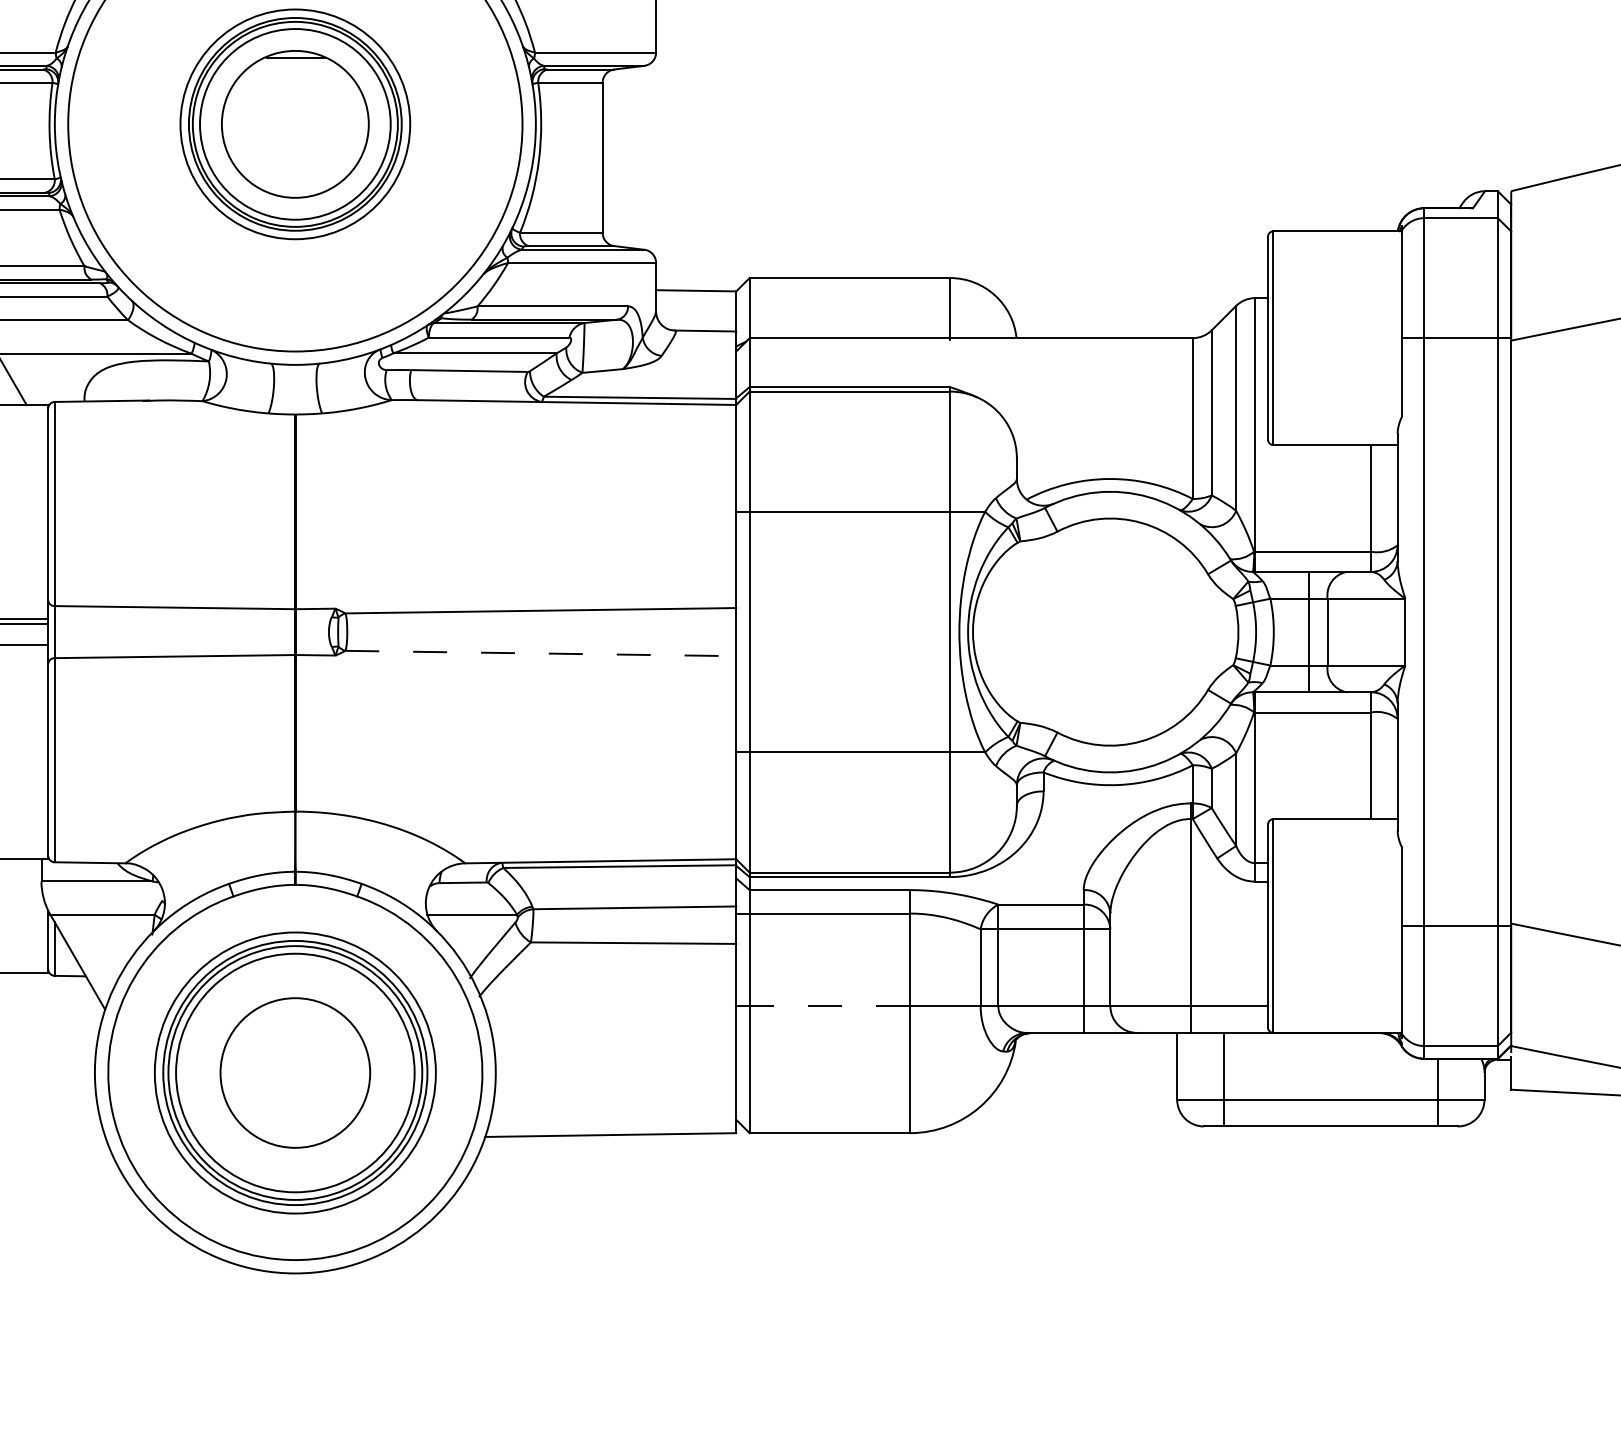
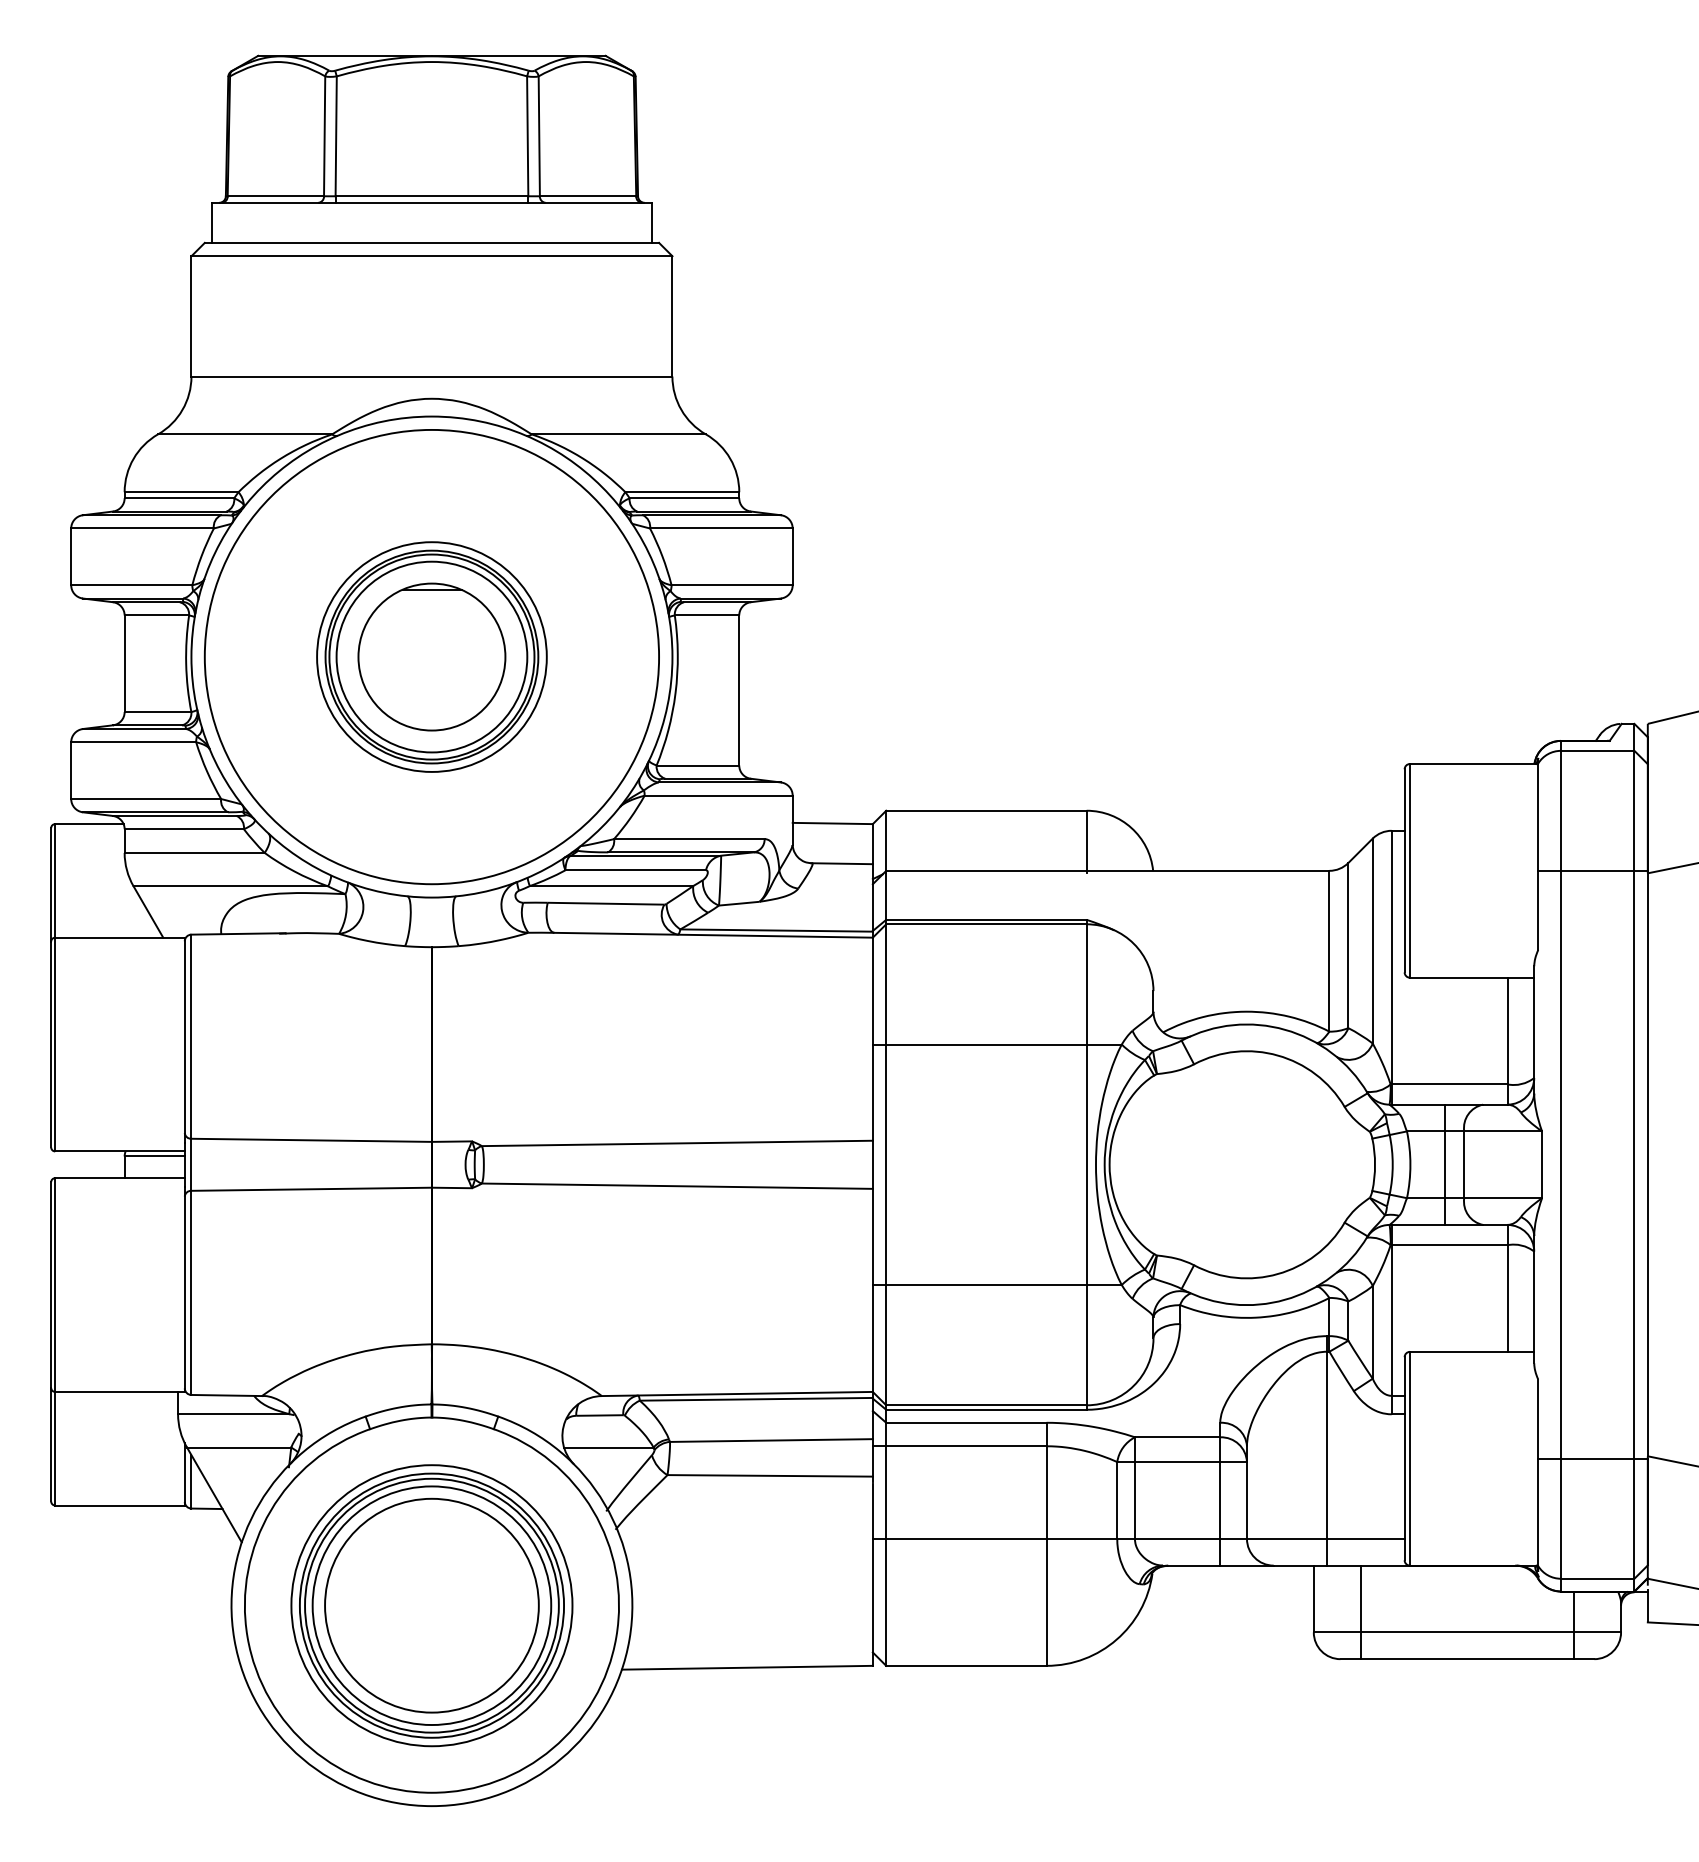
line: (540, 653) -> (677, 1186), dashed -> solid
line: (828, 1005) -> (965, 1538), dashed -> solid
circle: (294, 1072) -> (431, 1605), size x1.43

